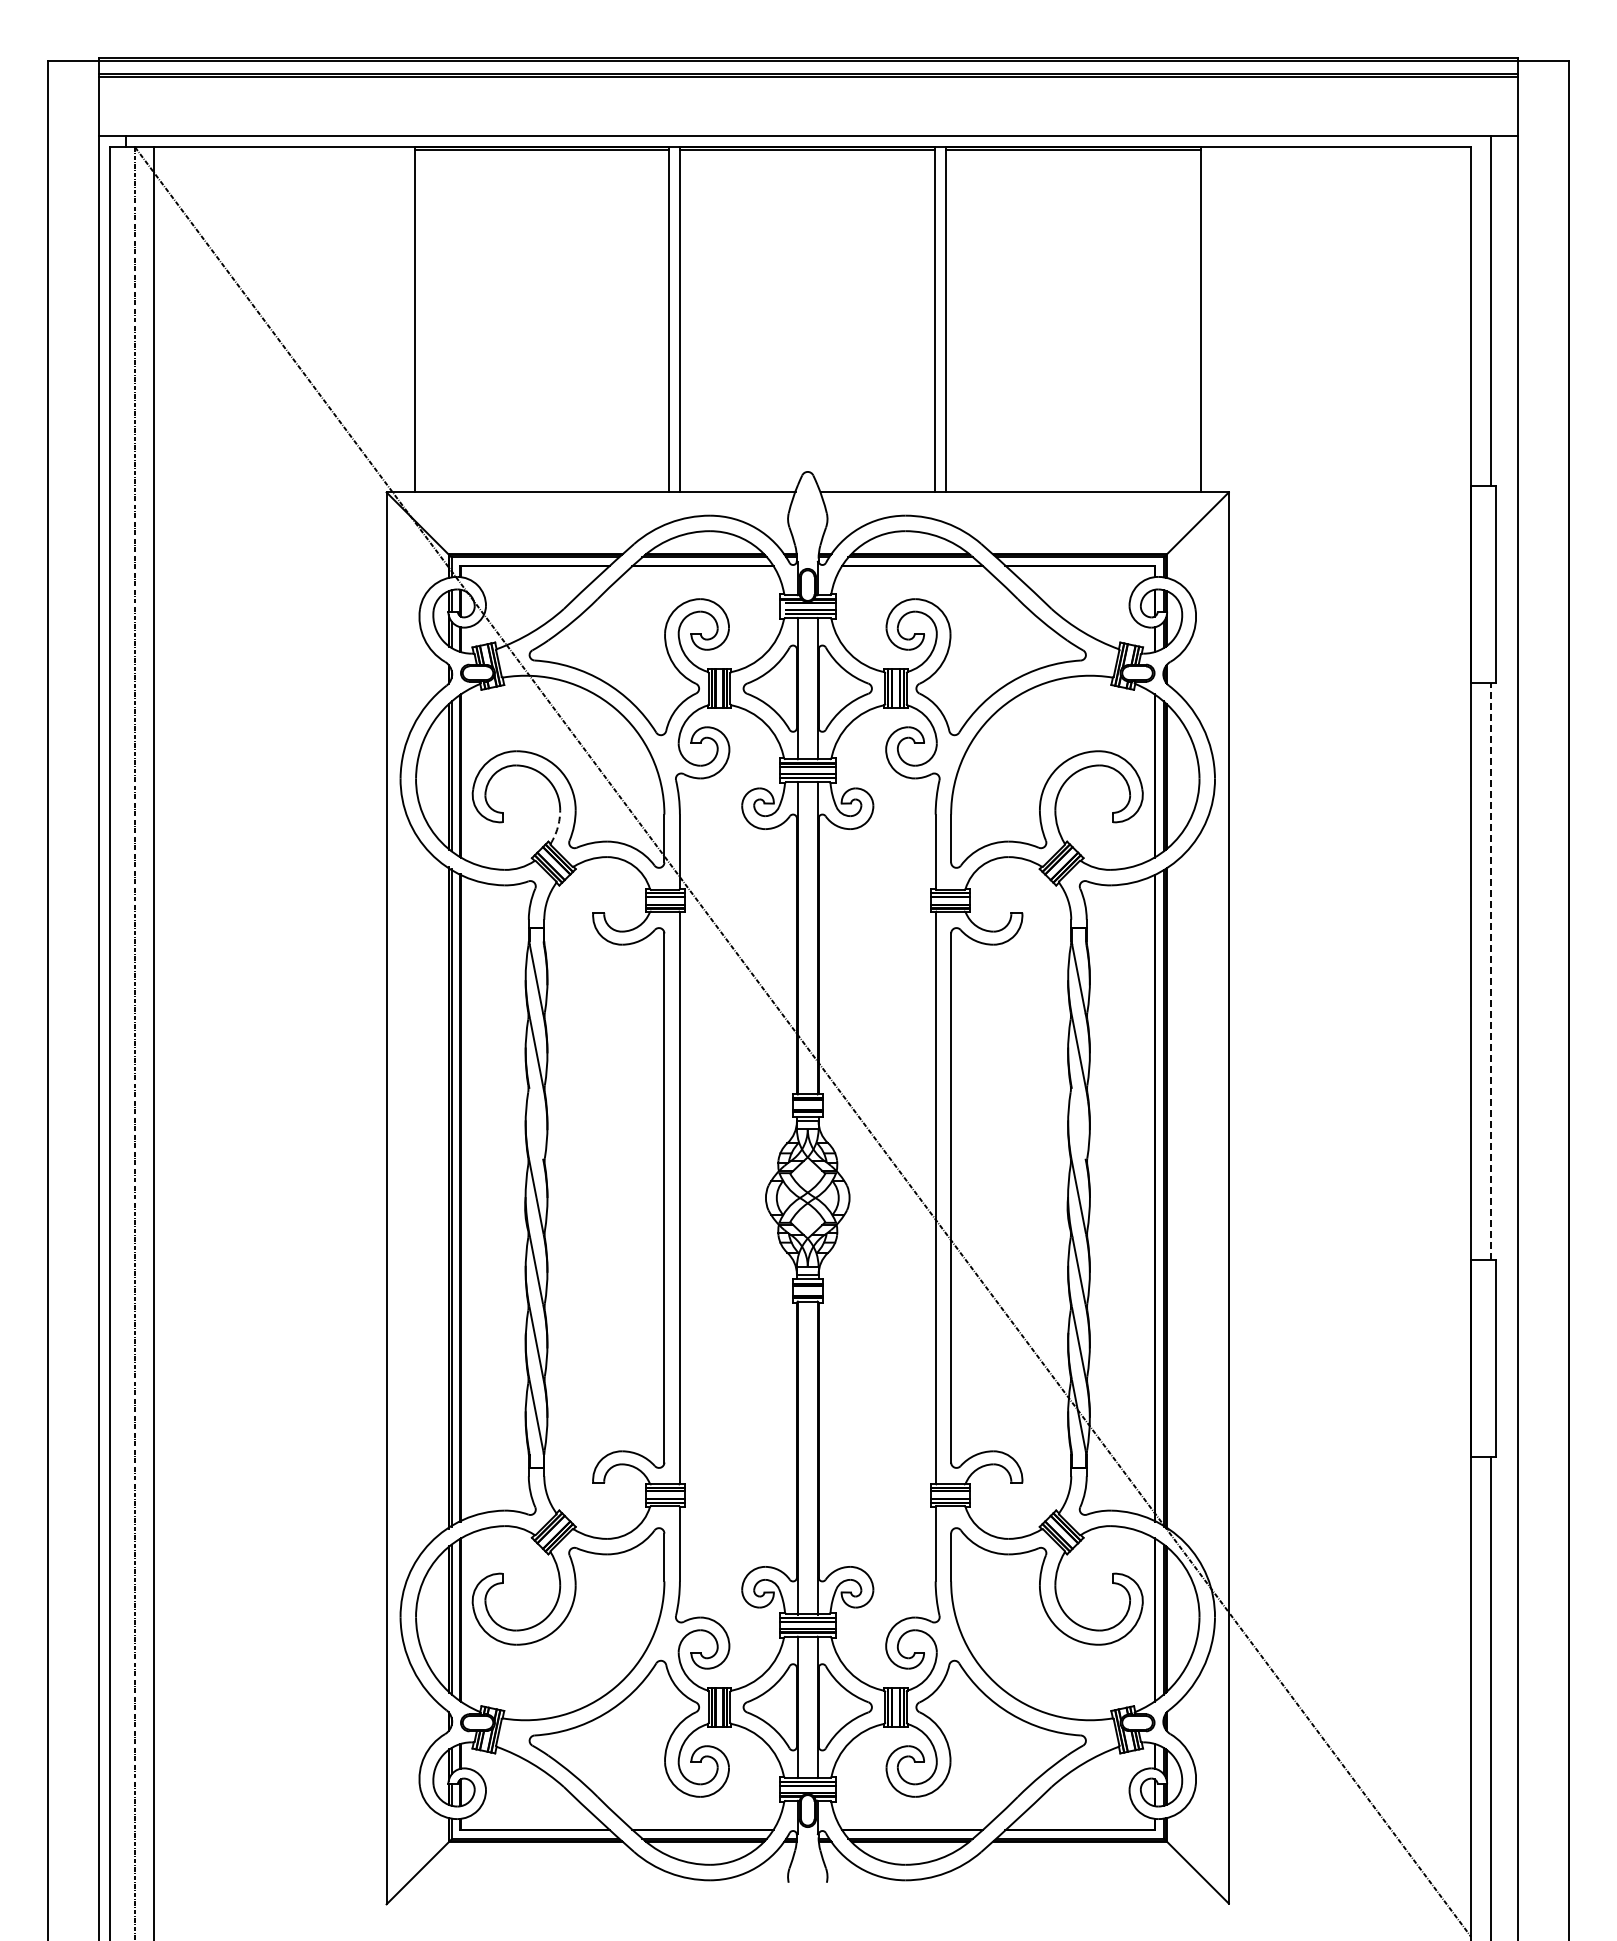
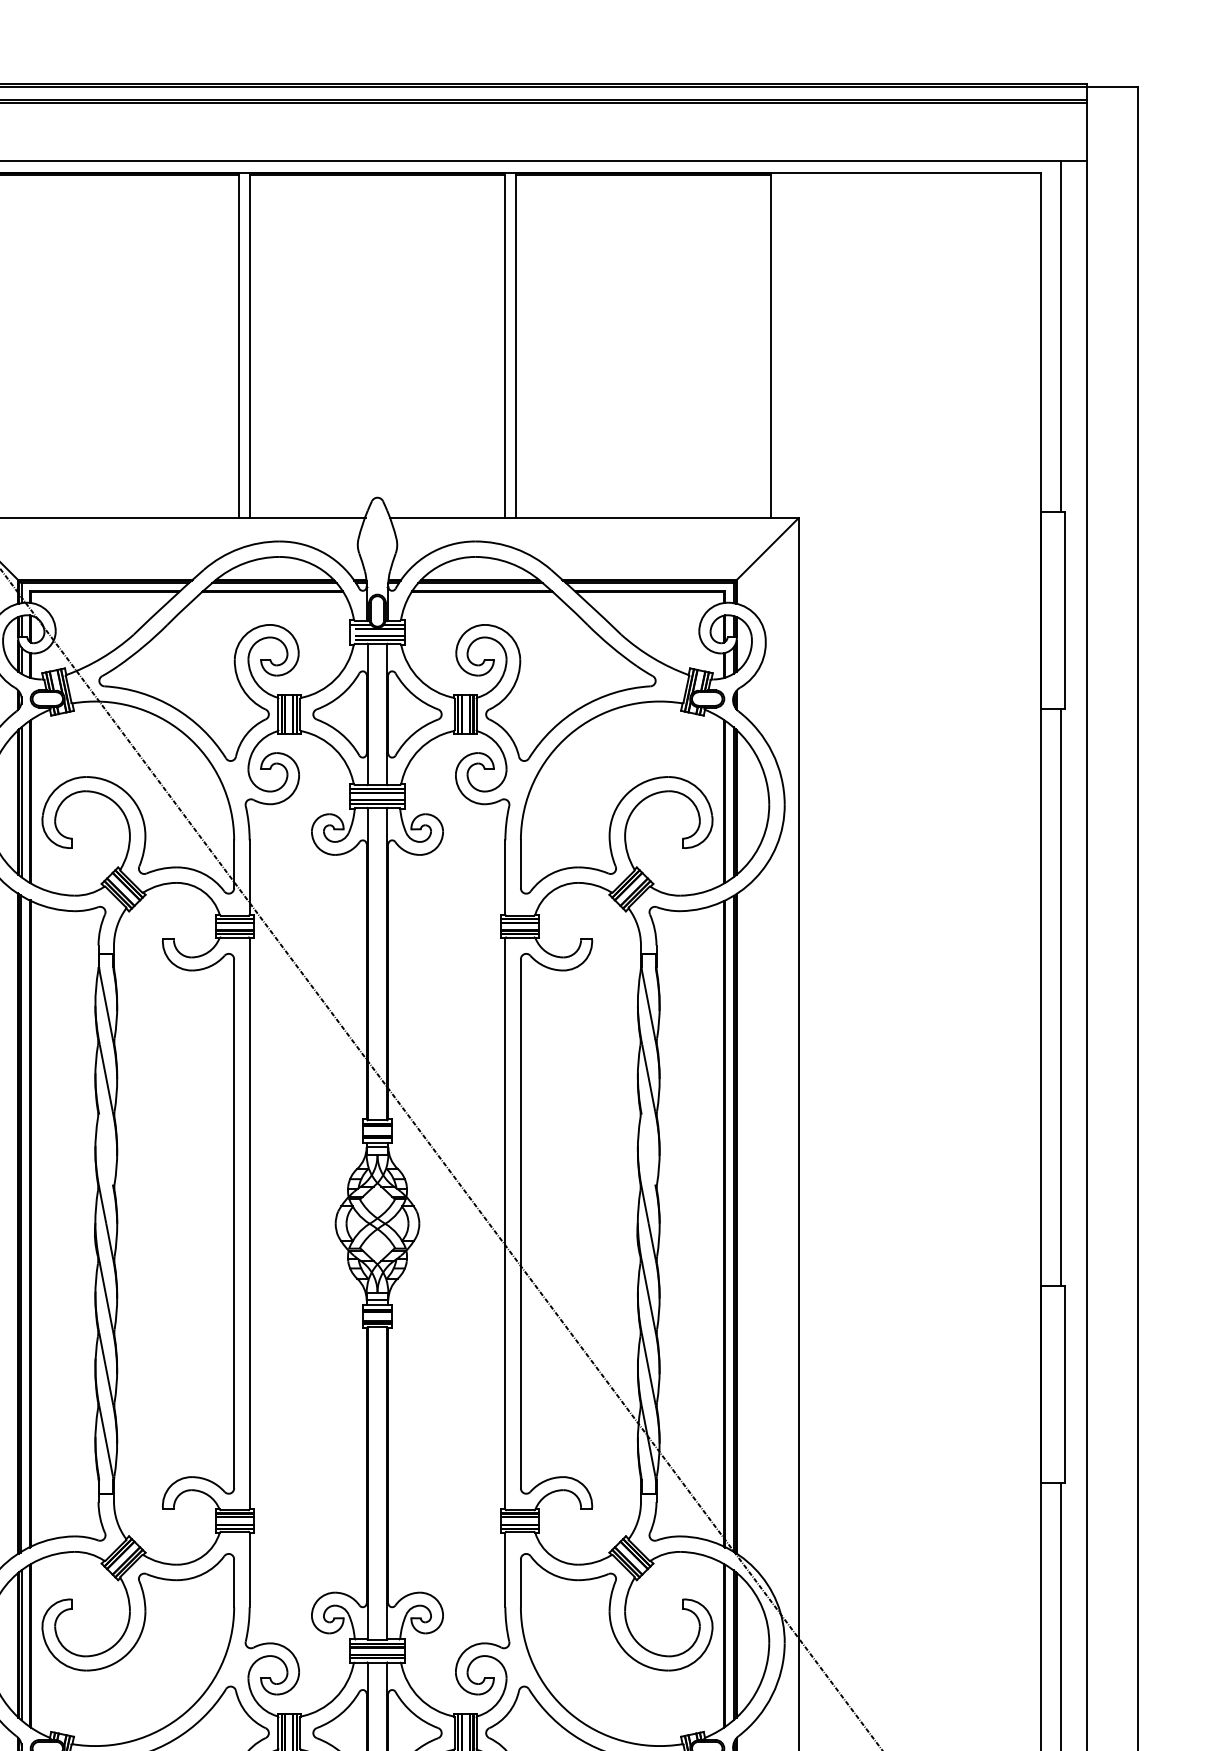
arc: (557, 827) -> (127, 853), dashed -> solid
line: (1491, 971) -> (1061, 997), dashed -> solid

